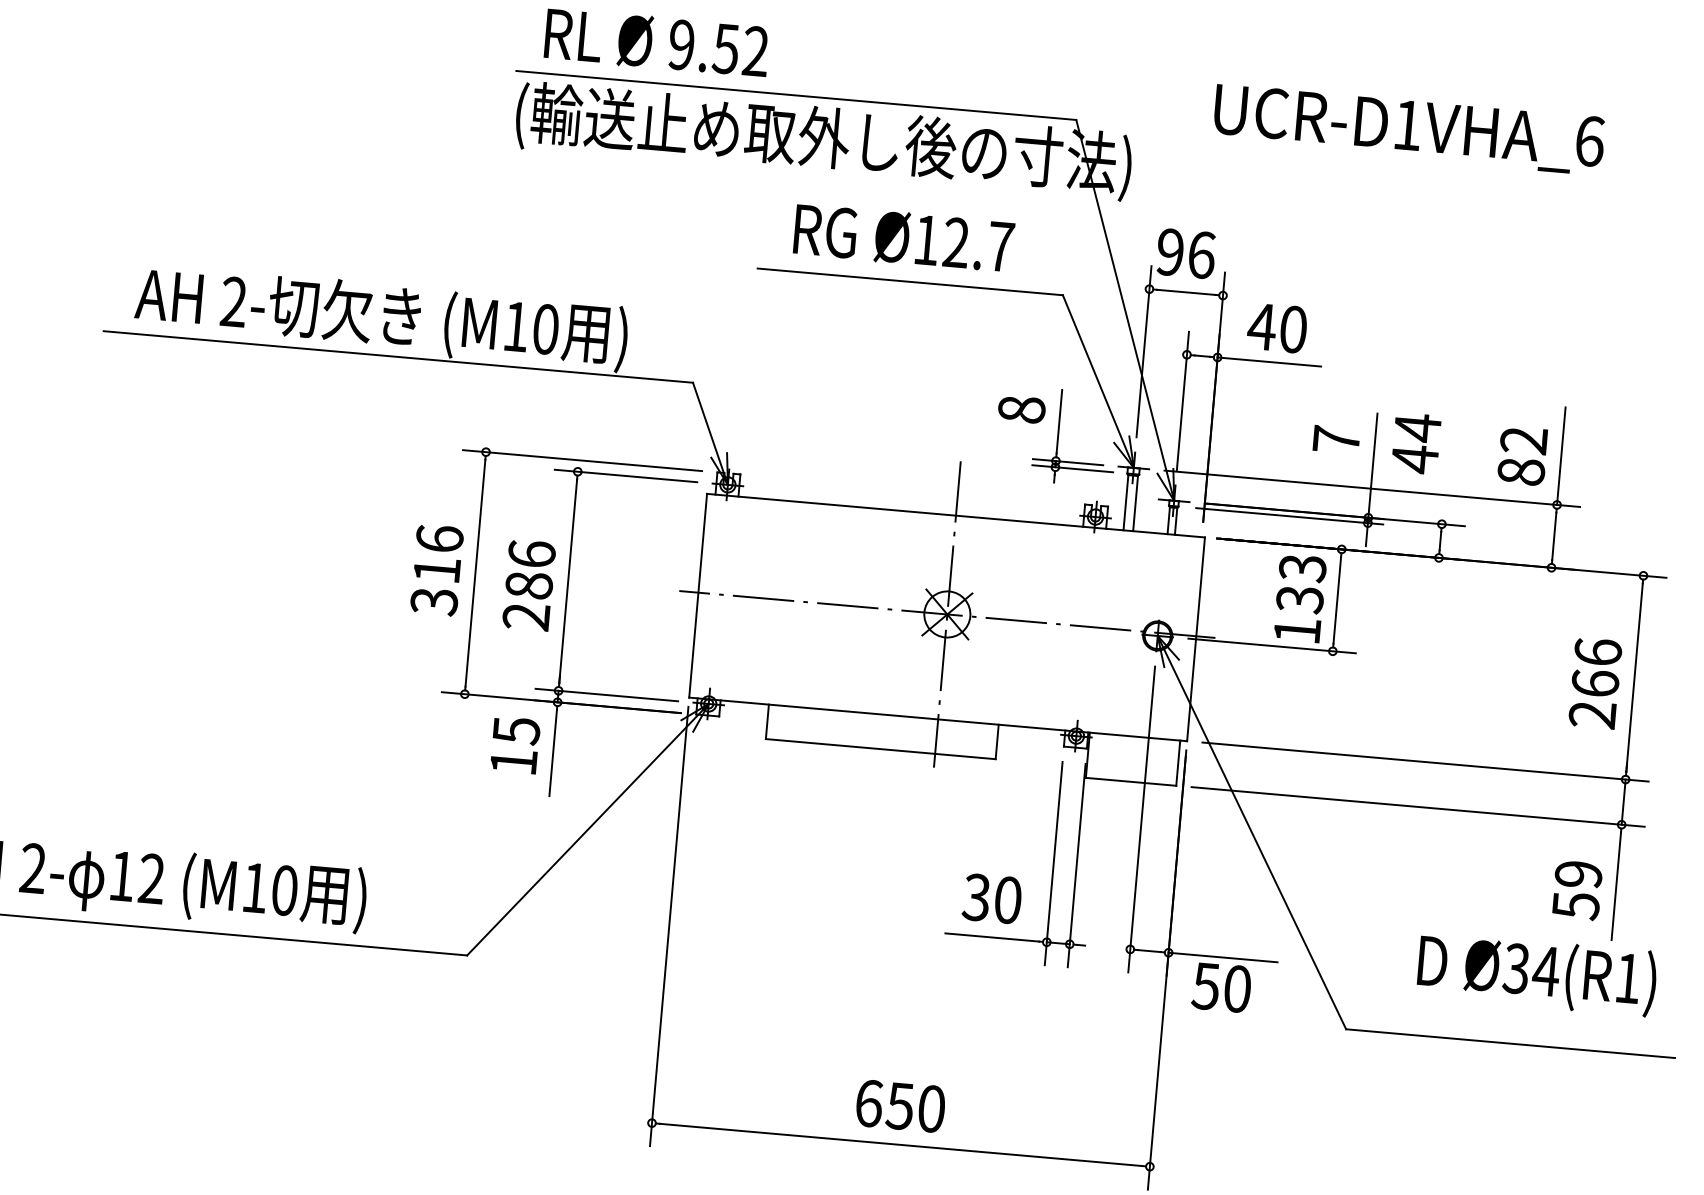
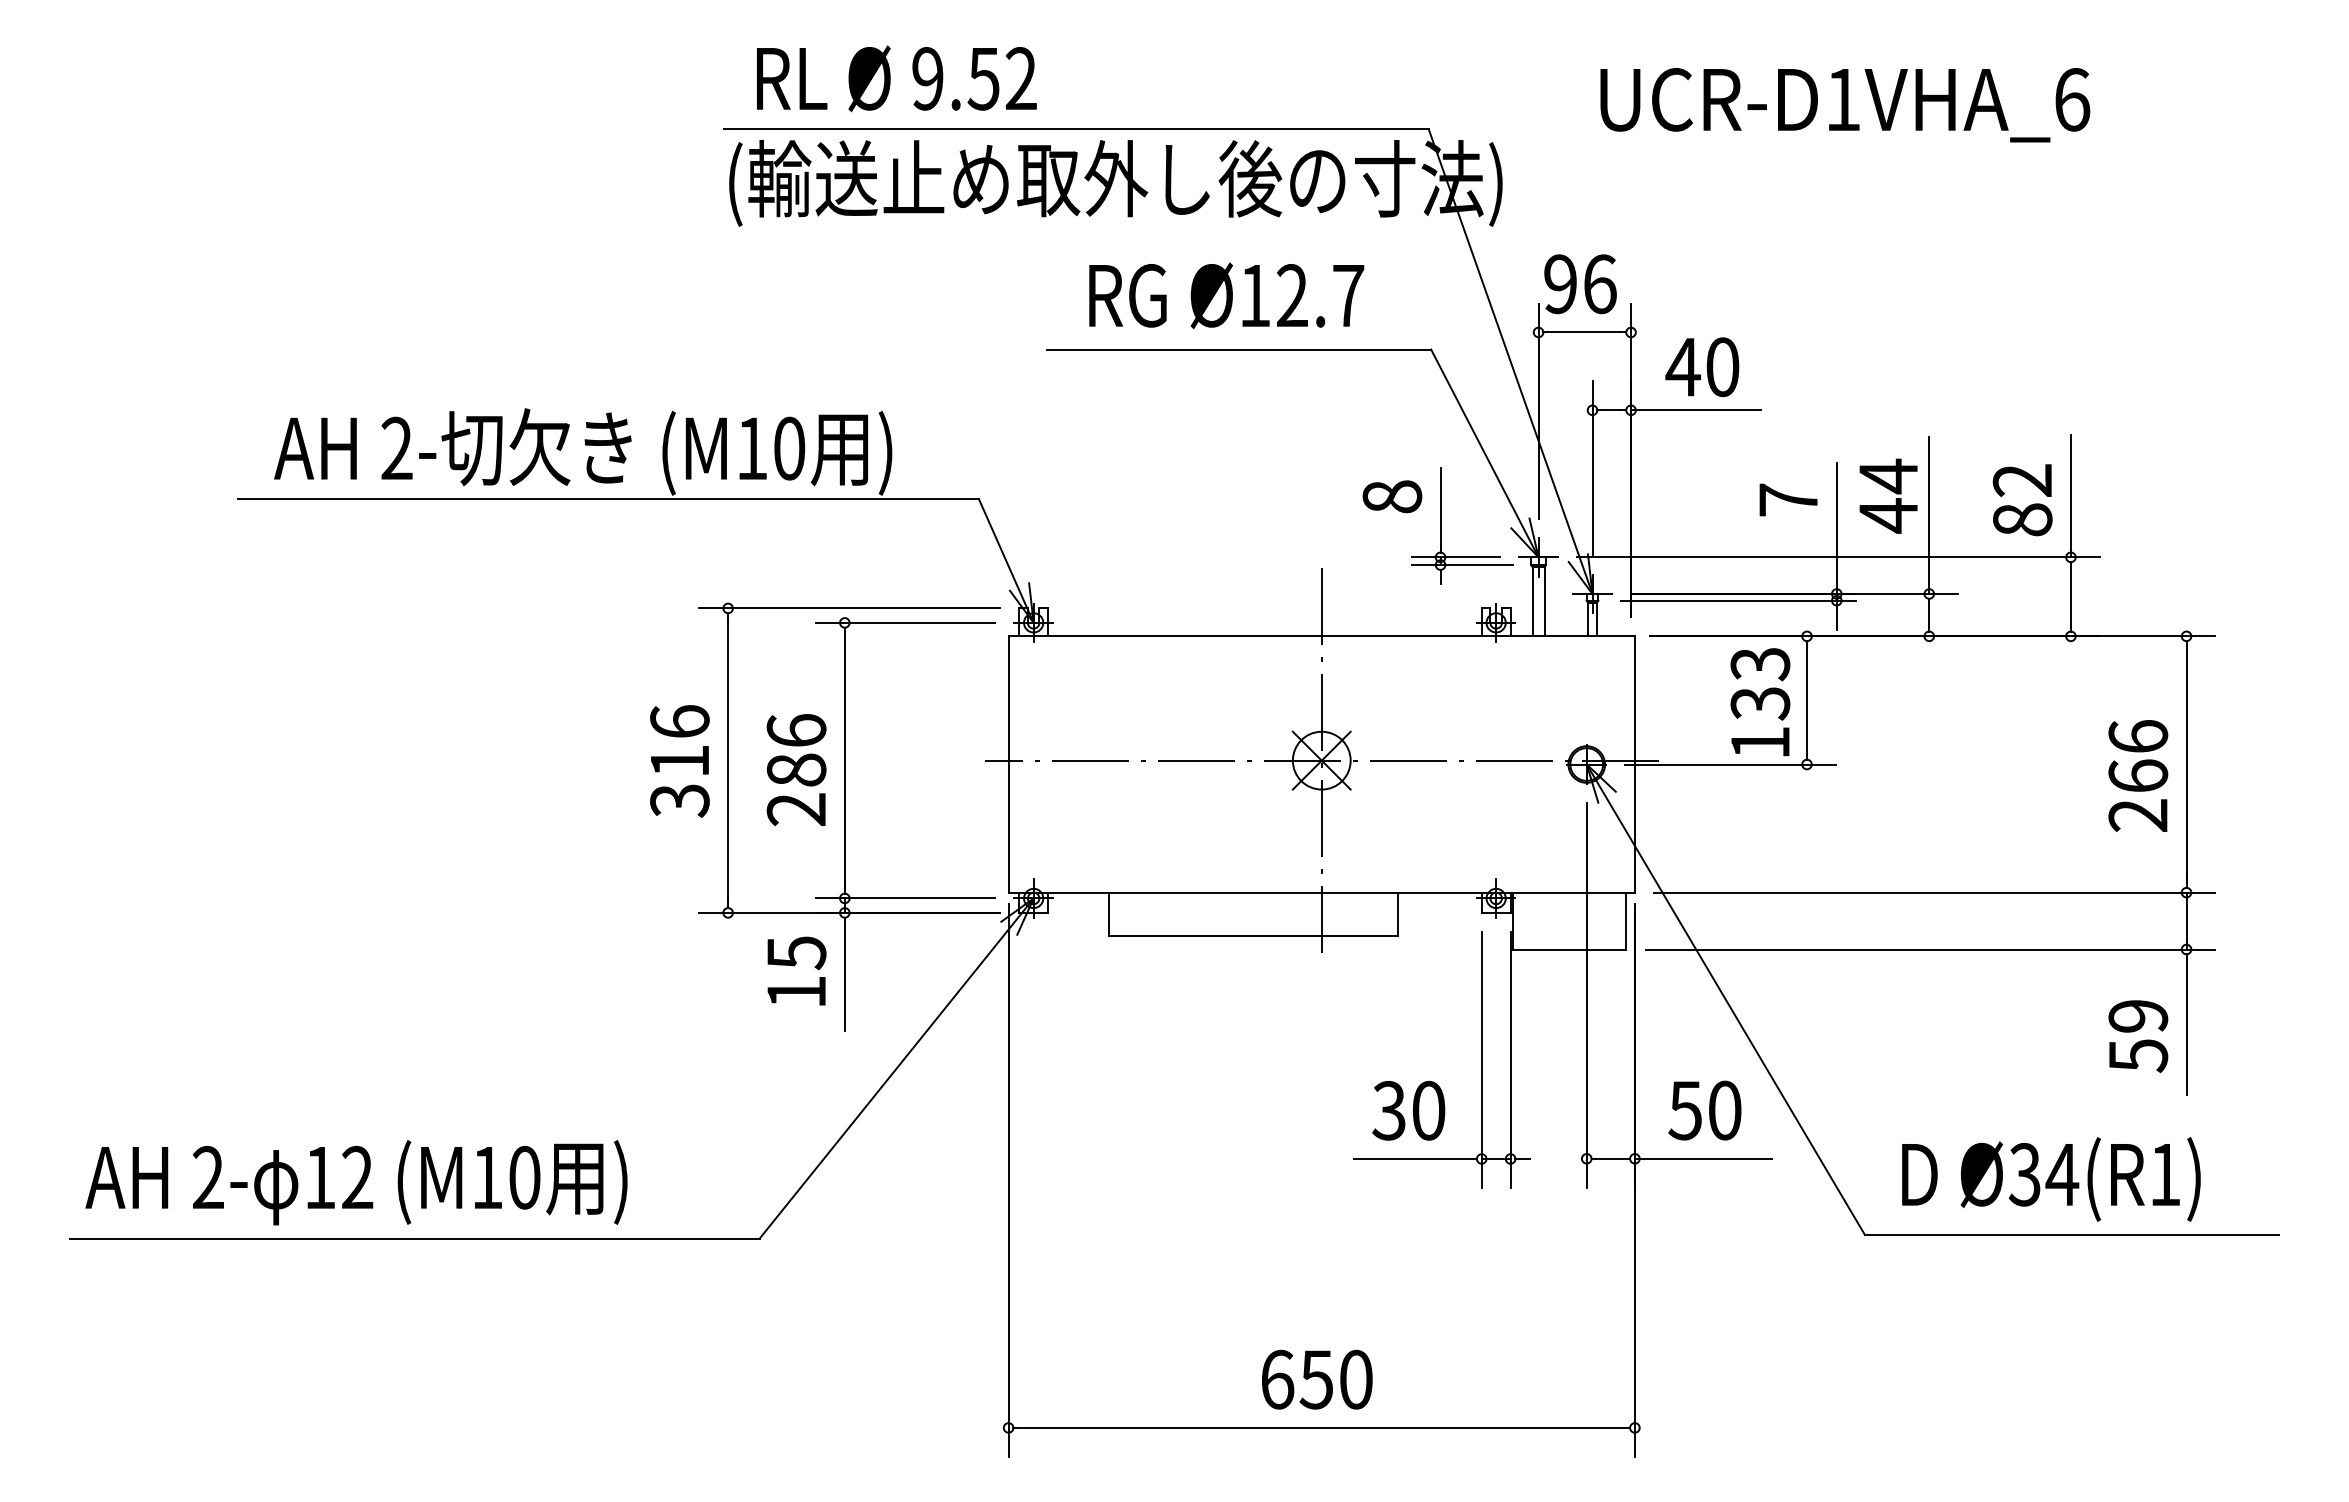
line: (1447, 461) -> (1929, 515), added
text: (1537, 974) -> (2051, 1179), moved
text: (1221, 987) -> (1704, 1110), moved

